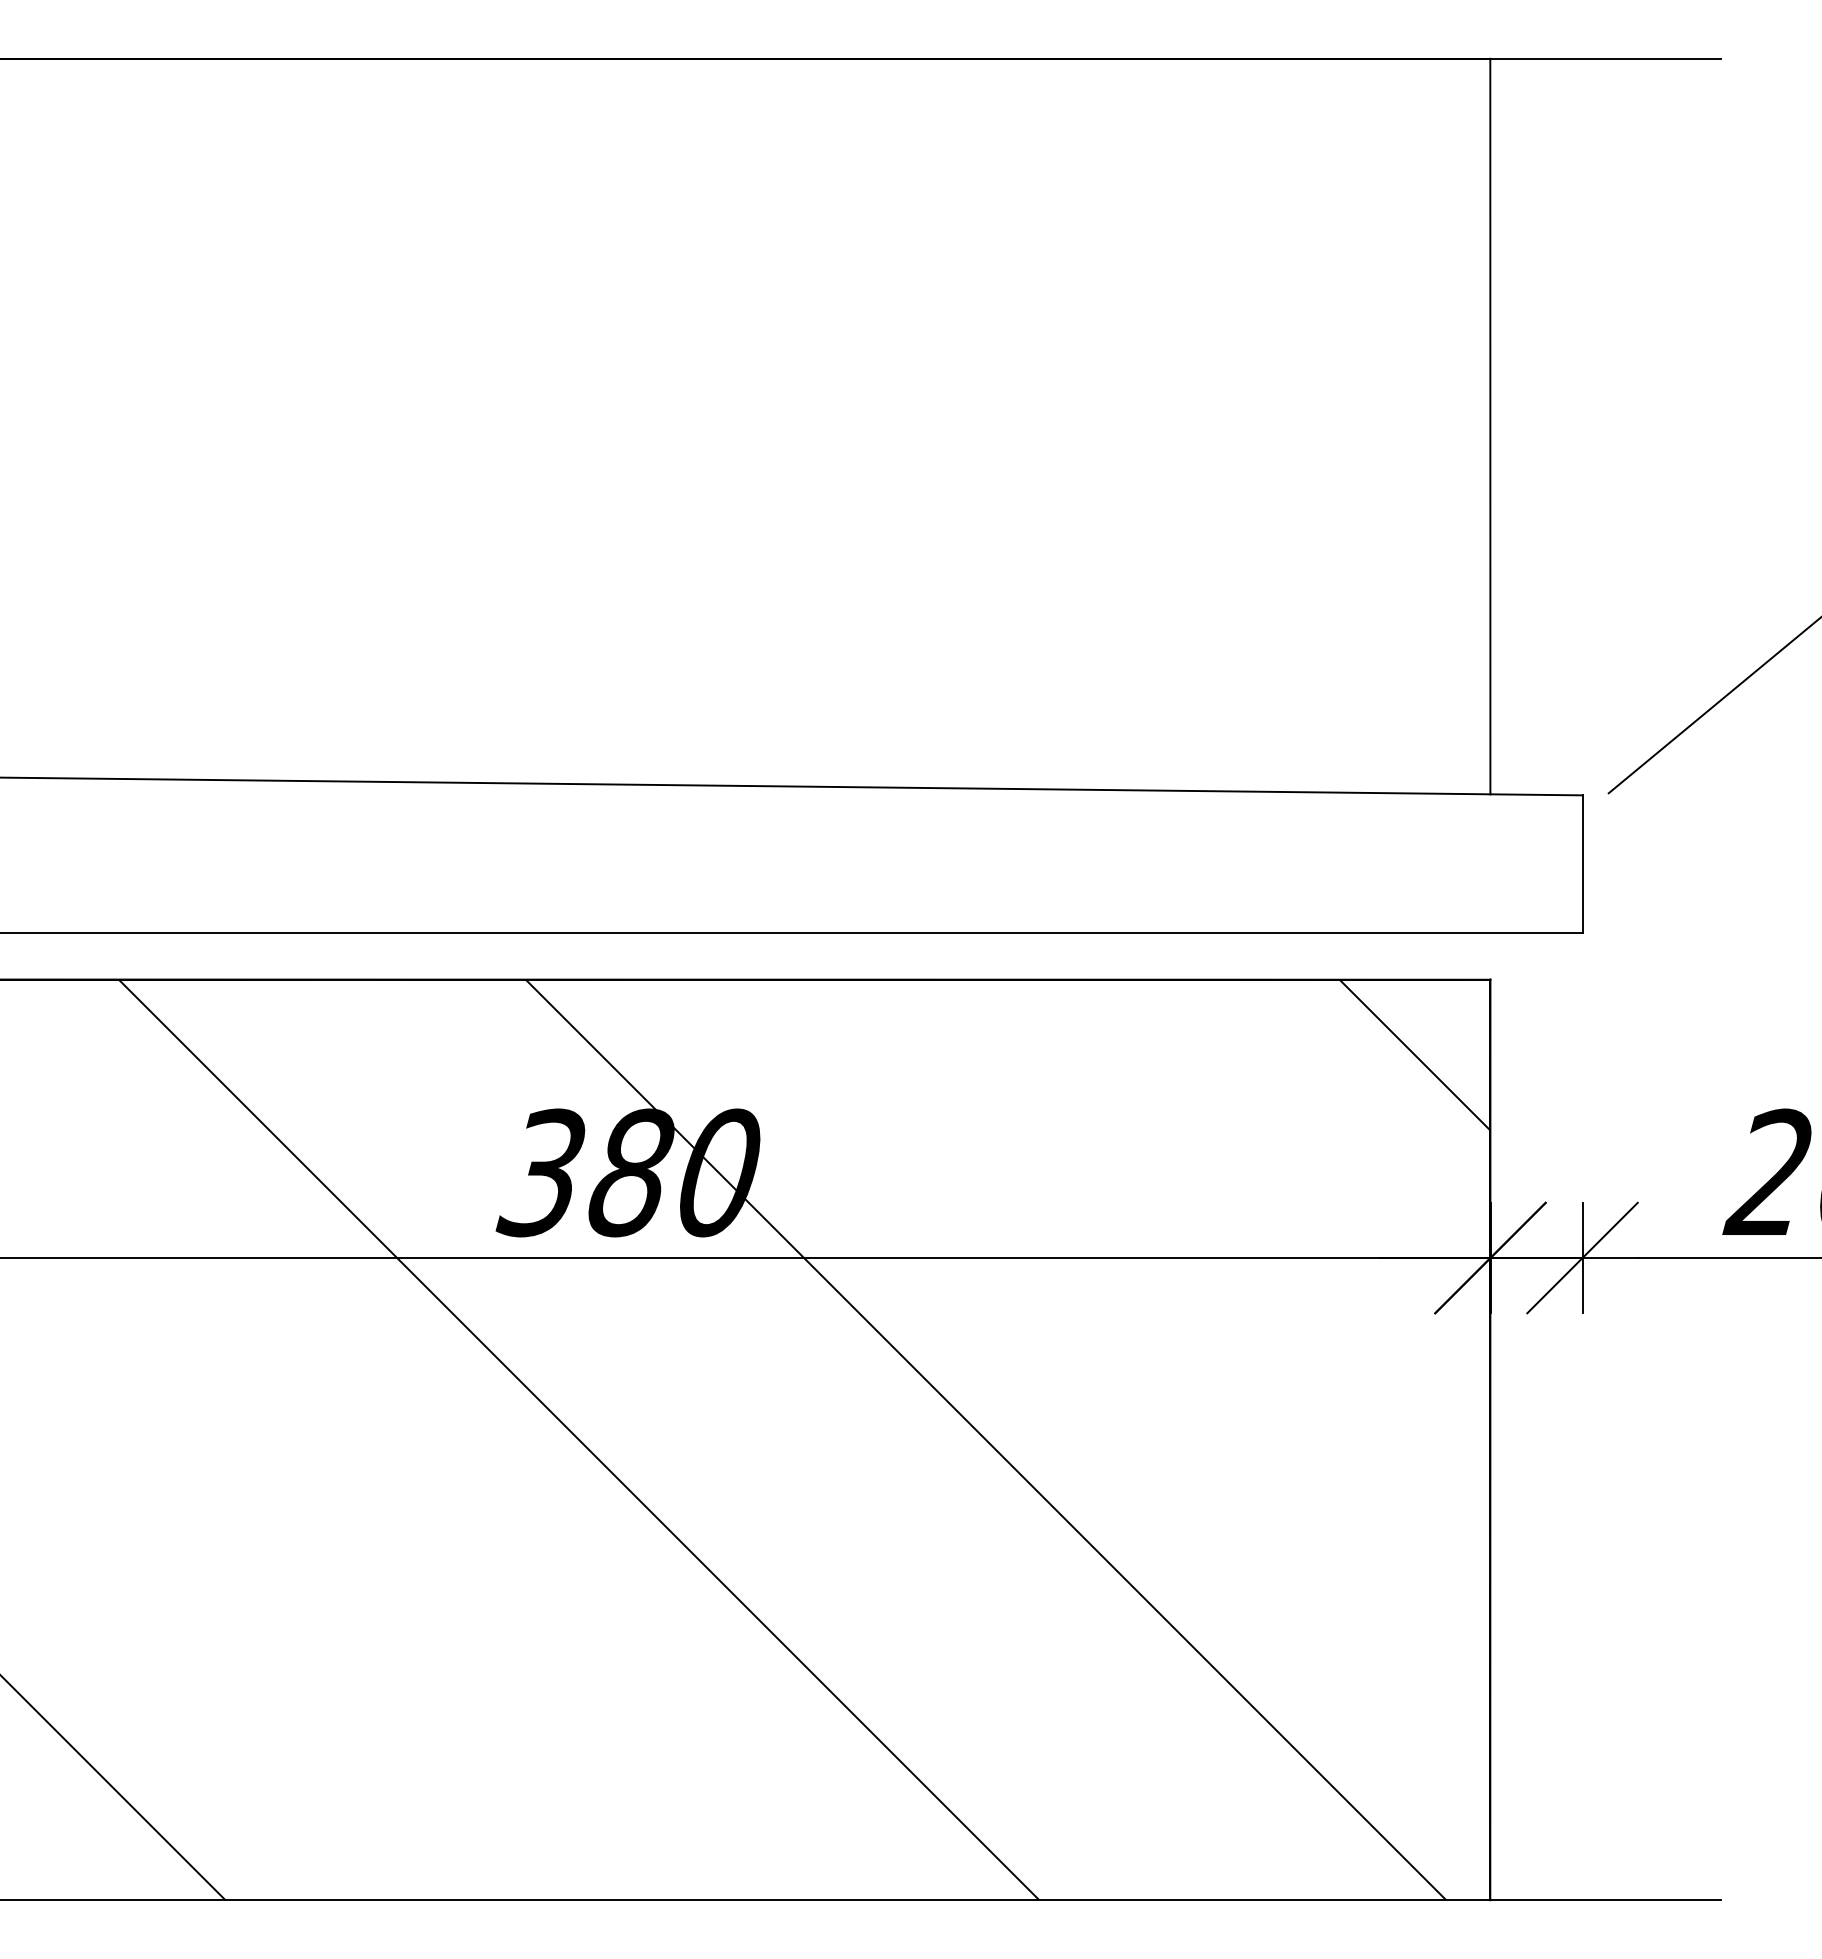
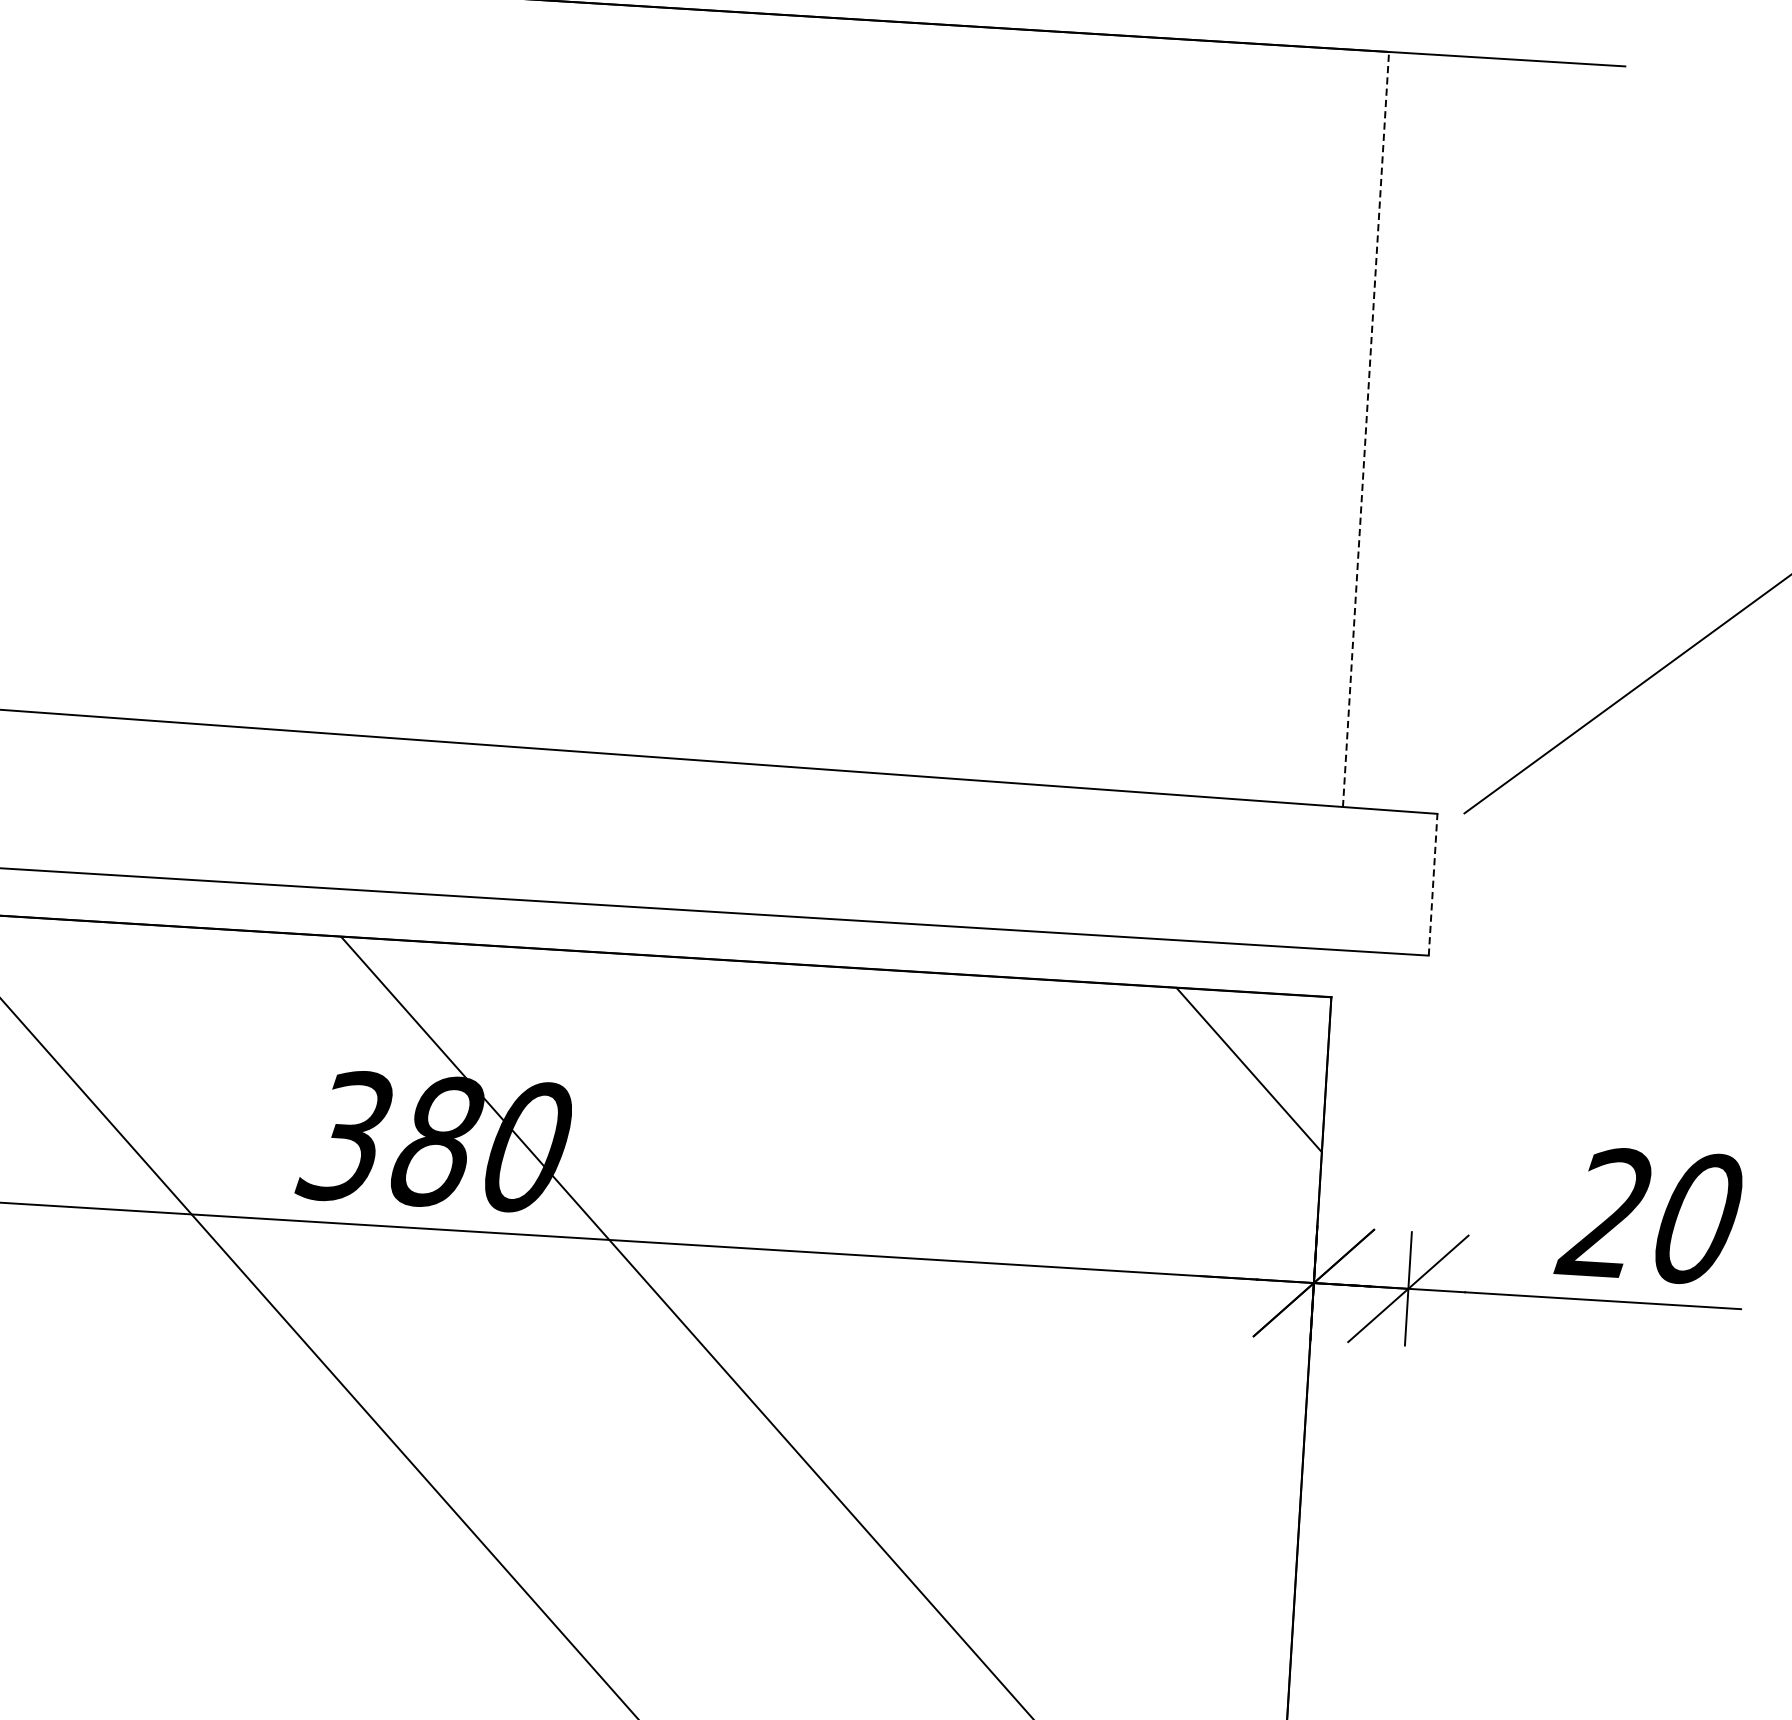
line: (1490, 426) -> (1366, 429), solid -> dashed
line: (1582, 863) -> (1433, 883), solid -> dashed

